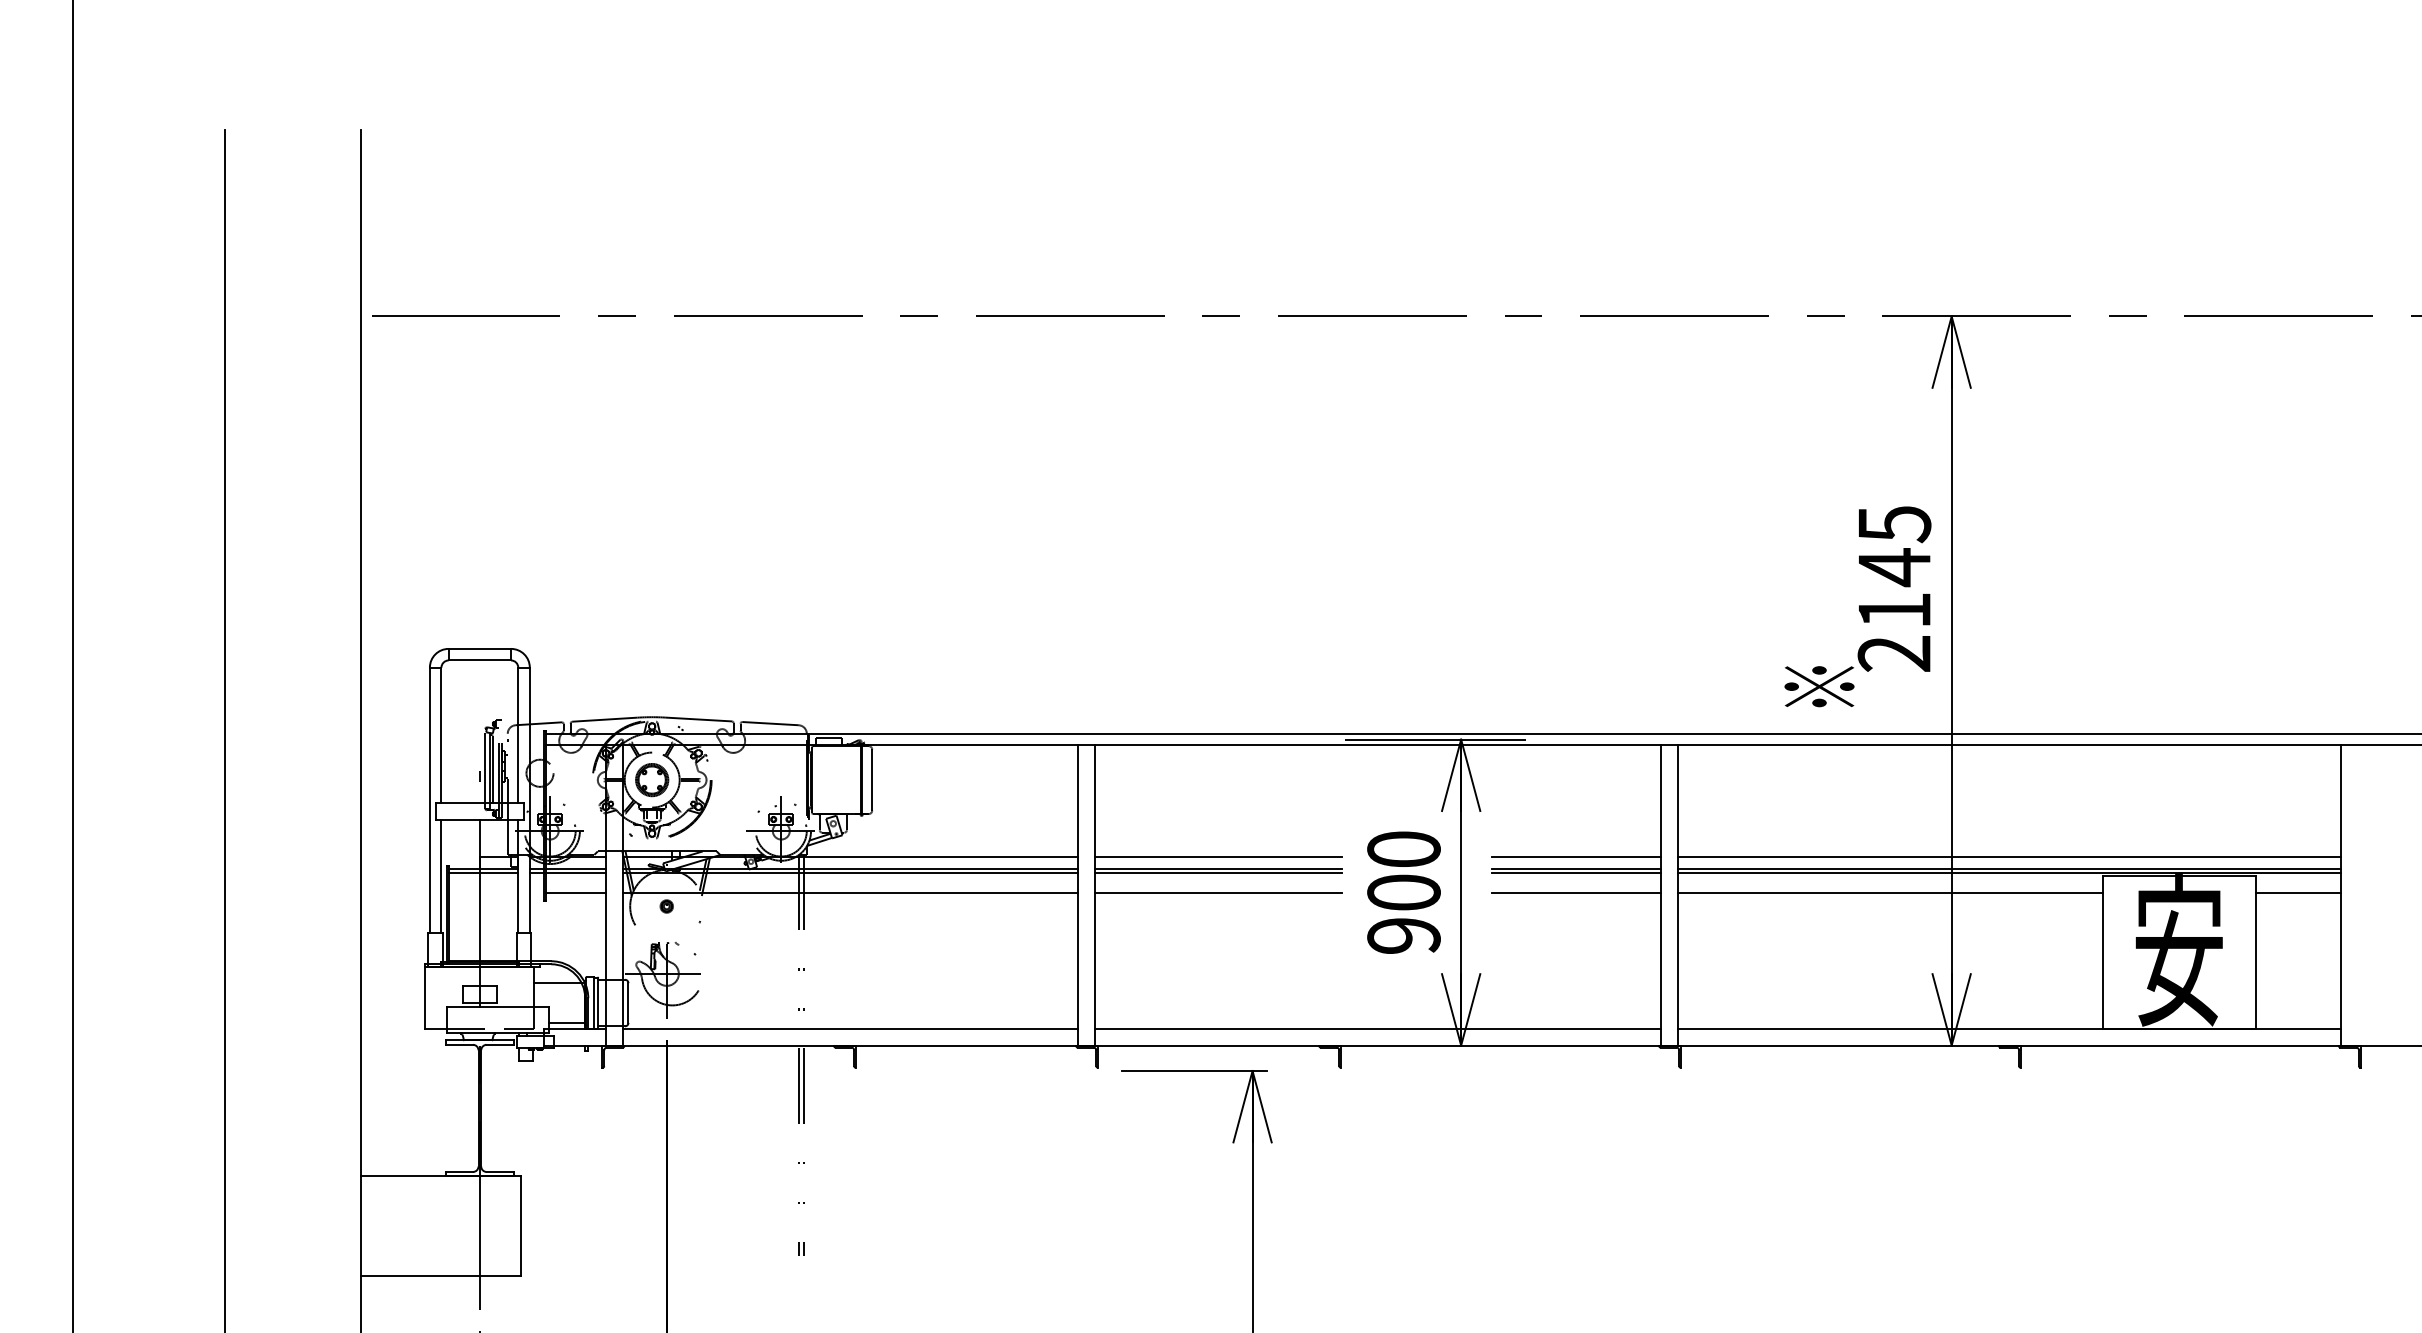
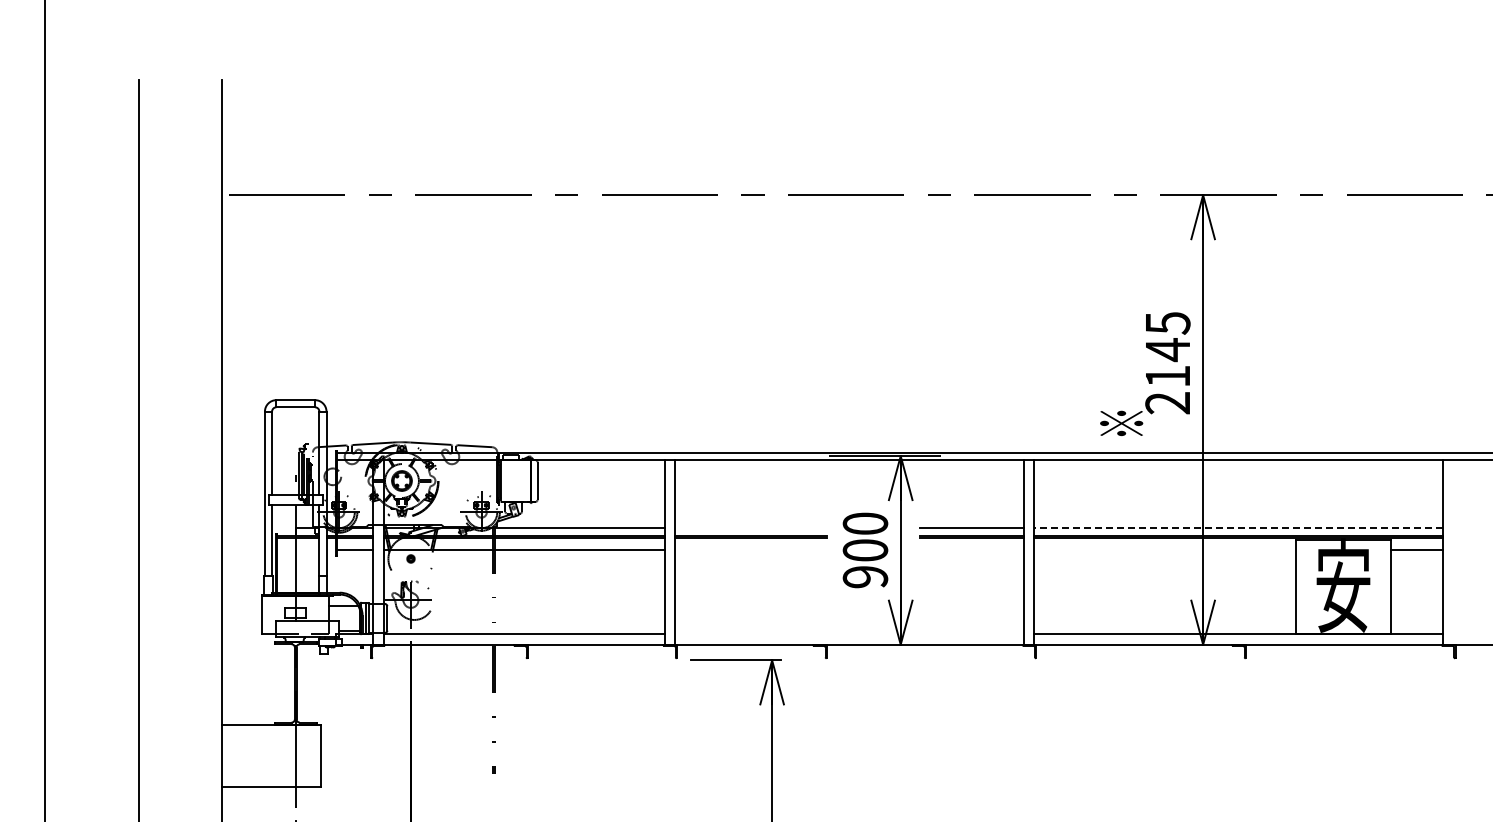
line: (1219, 857) -> (751, 528), removed
line: (2009, 857) -> (1238, 528), solid -> dashed
line: (1219, 892) -> (751, 550), removed
line: (1575, 892) -> (971, 550), removed
line: (1890, 892) -> (1165, 550), removed
line: (1378, 1029) -> (849, 634), removed

